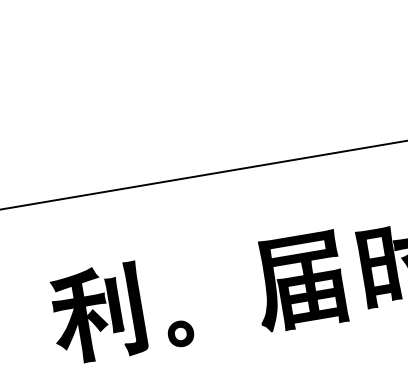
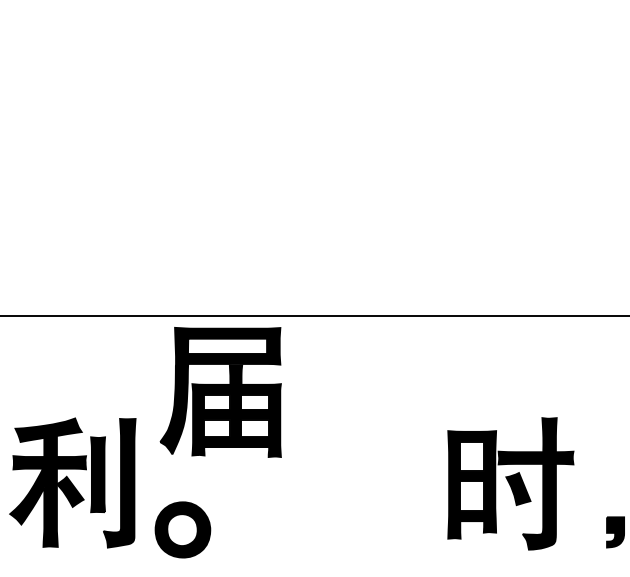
part: (298, 282) -> (220, 392), moved
part: (181, 333) -> (183, 529), size x1.6

